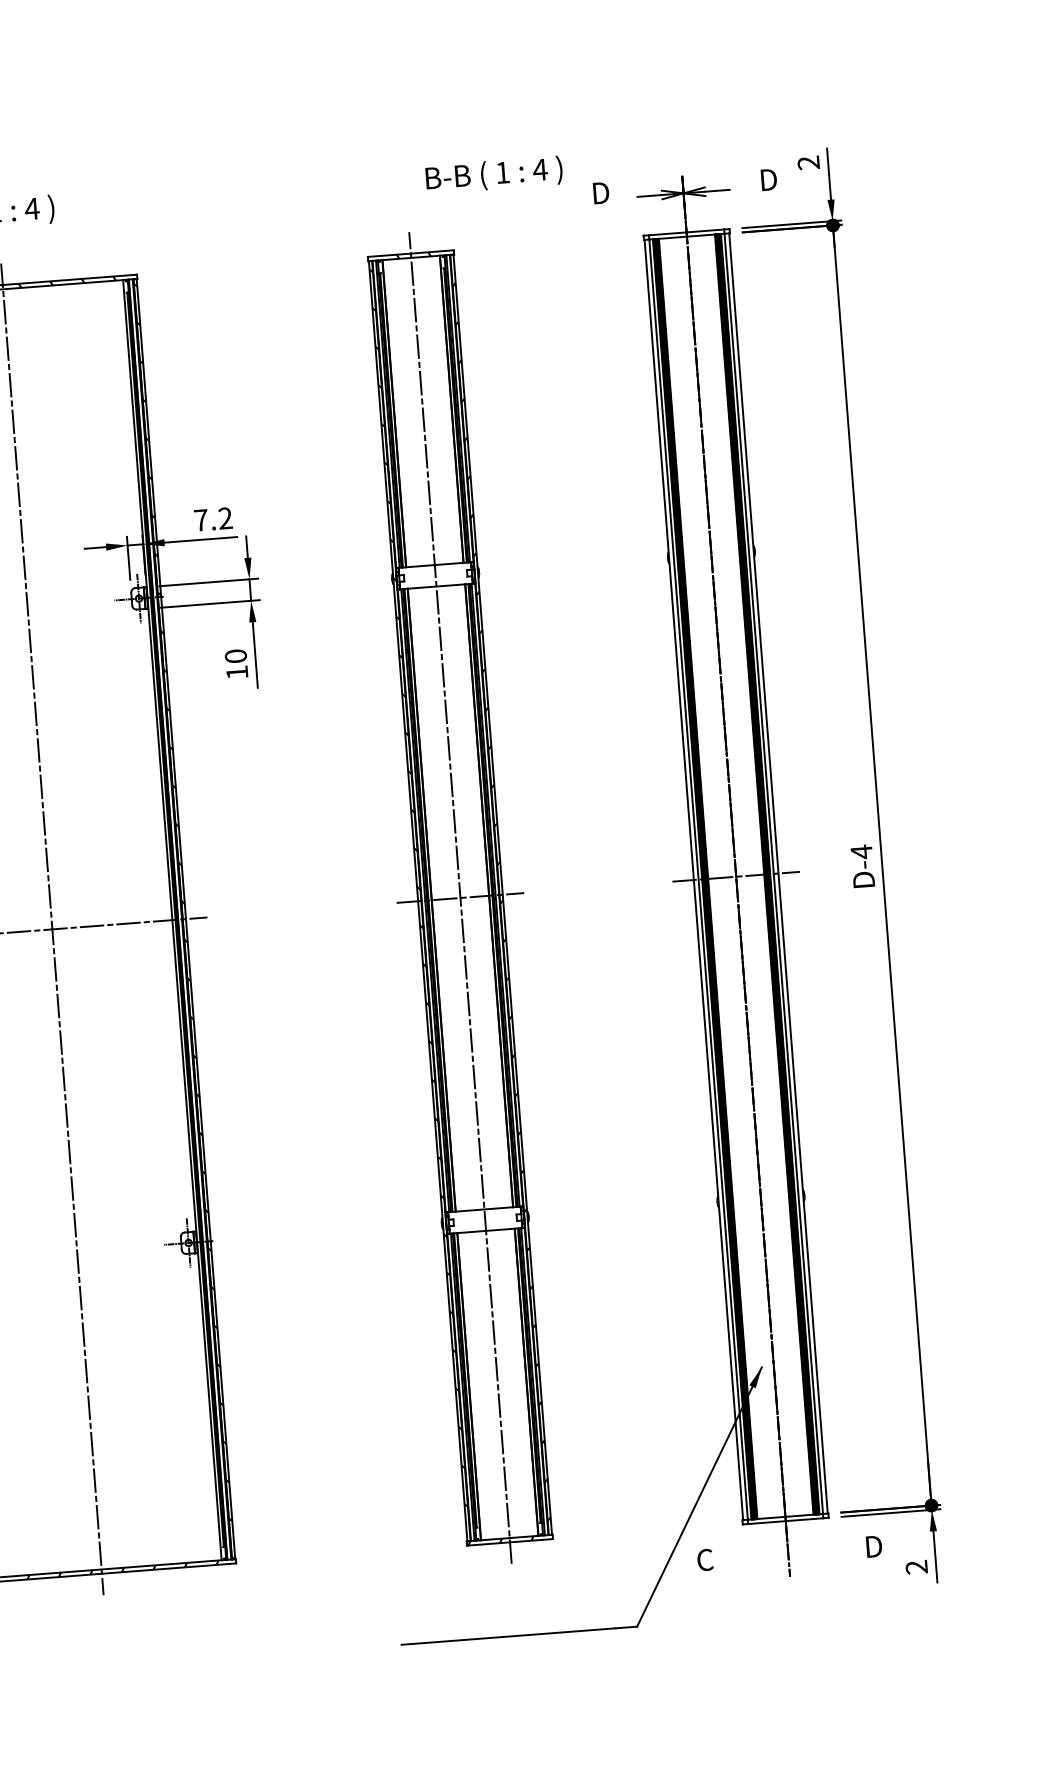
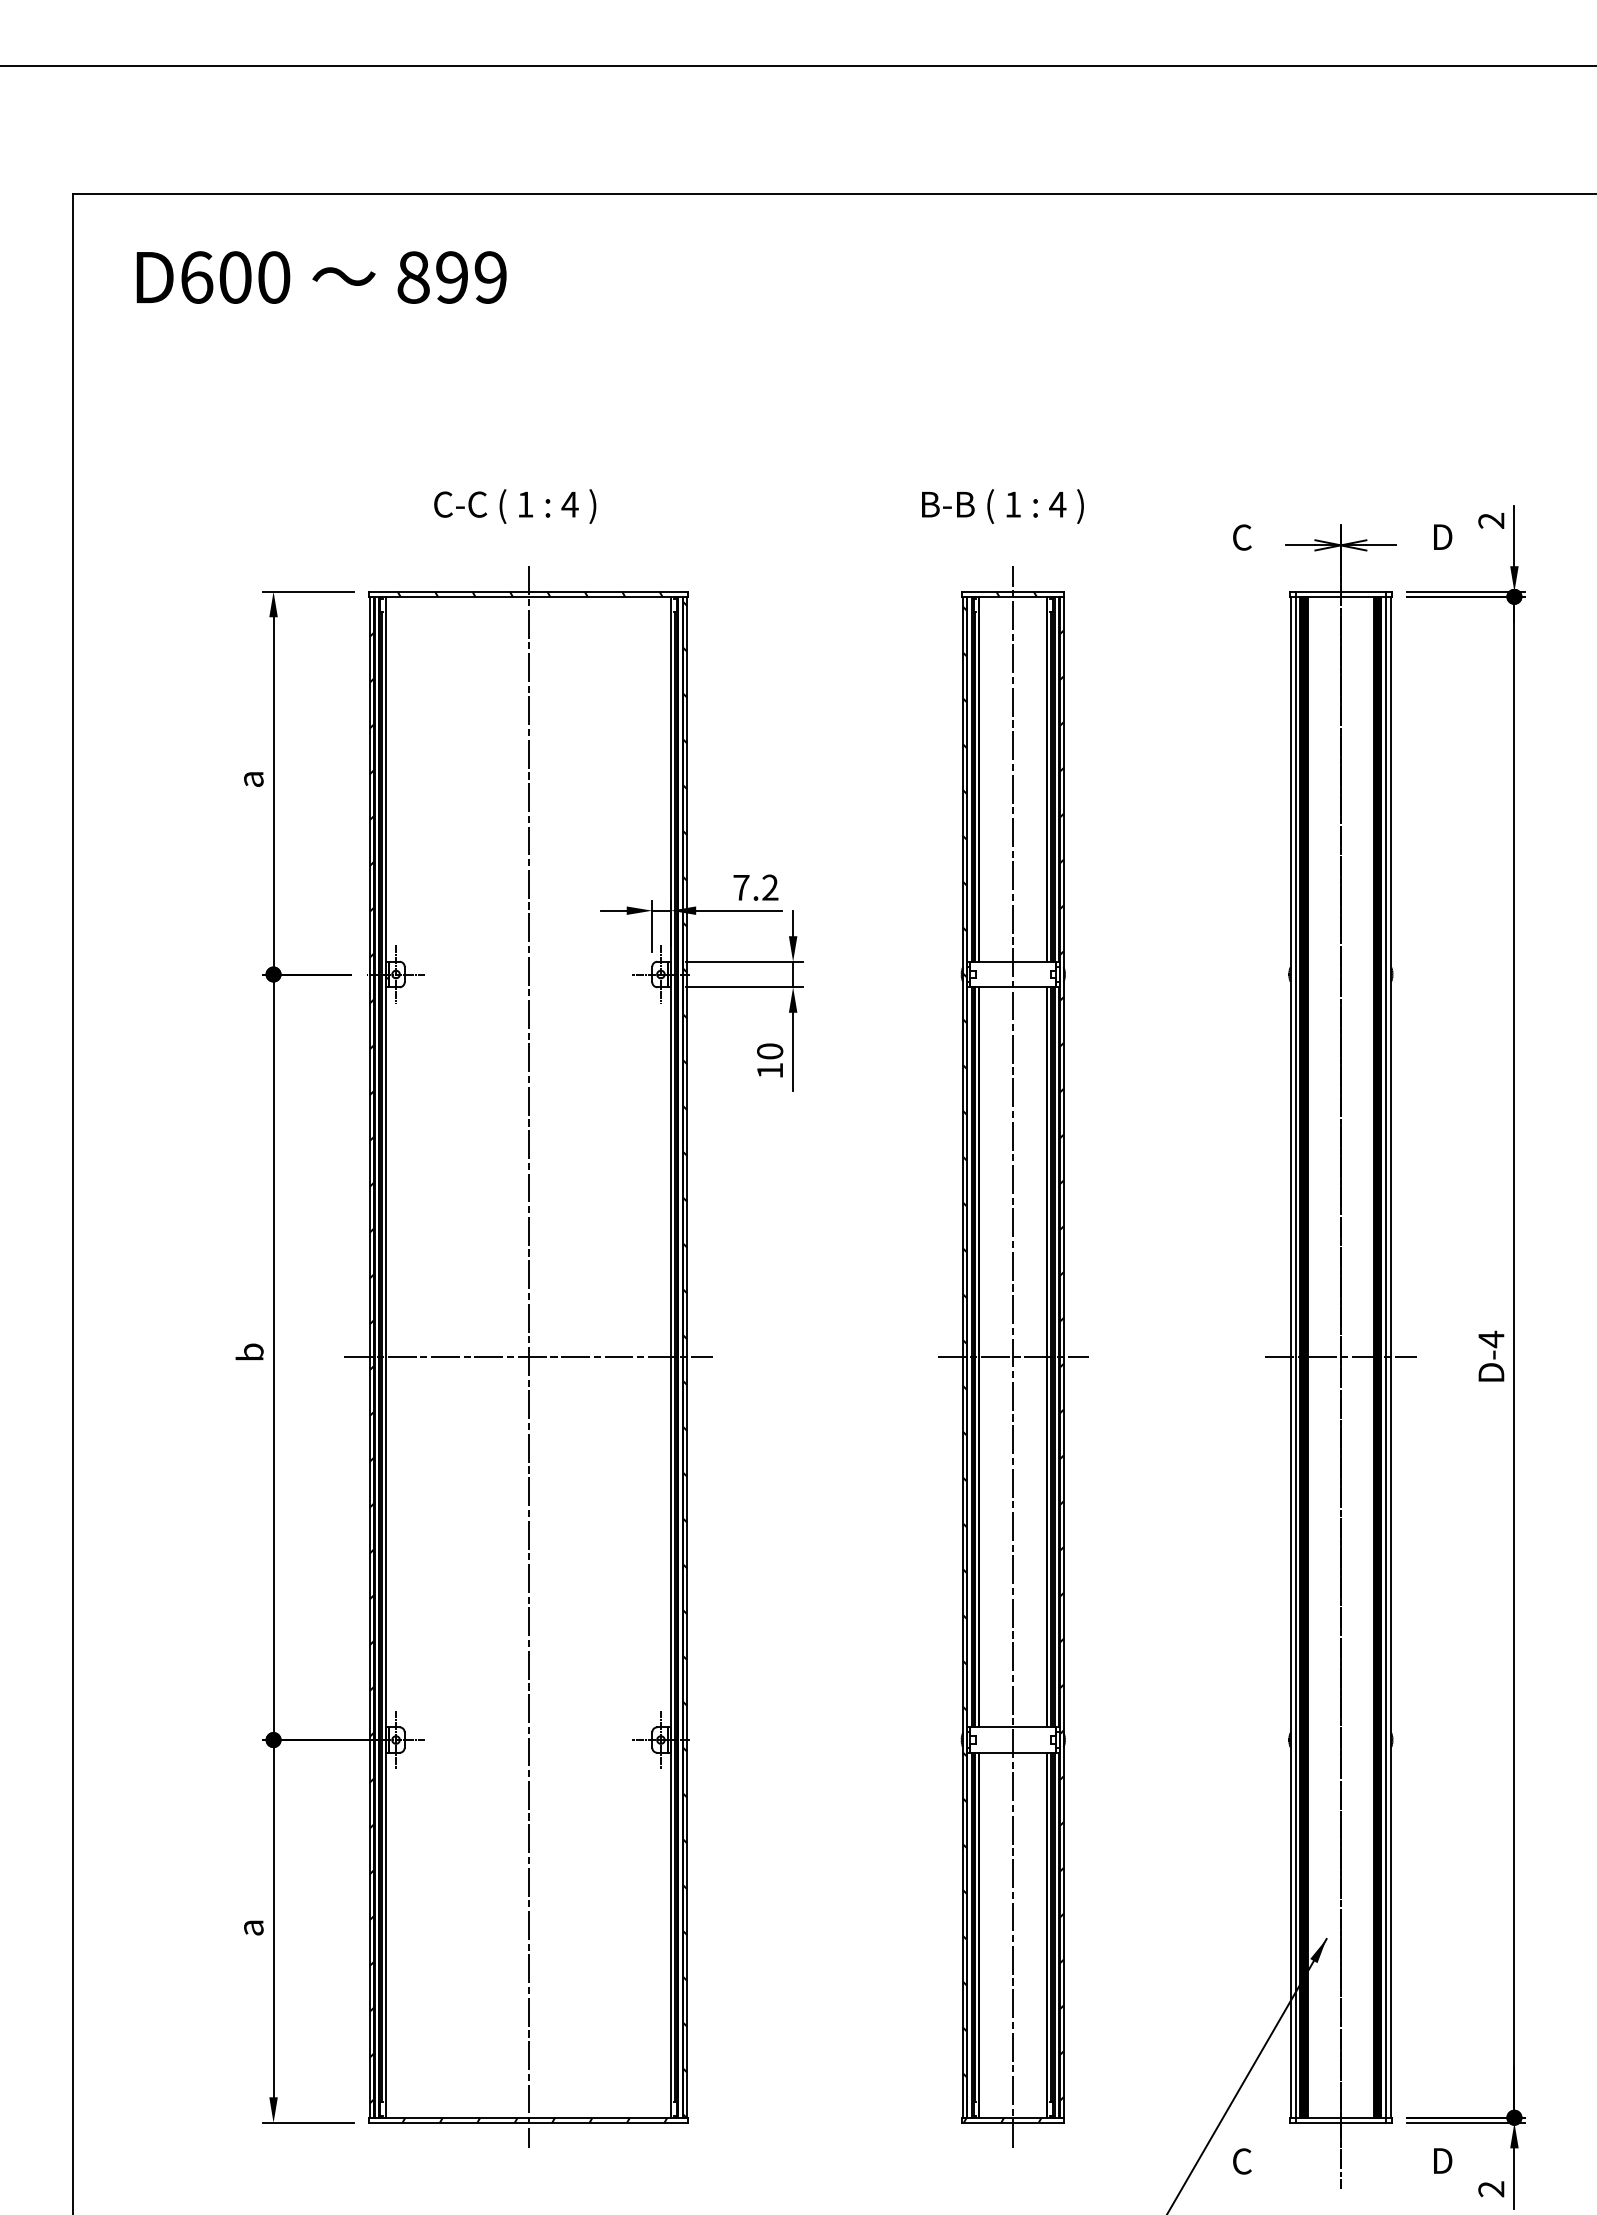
text: (493, 175) -> (1002, 506), moved
text: (600, 193) -> (1242, 537), D -> C

